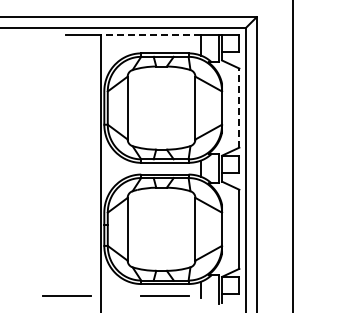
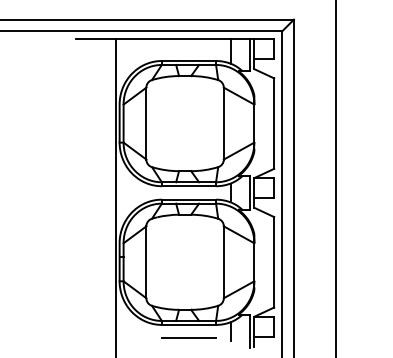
line: (150, 34) -> (172, 39), dashed -> solid
line: (239, 108) -> (274, 124), dashed -> solid
line: (66, 295) -> (76, 338), removed

